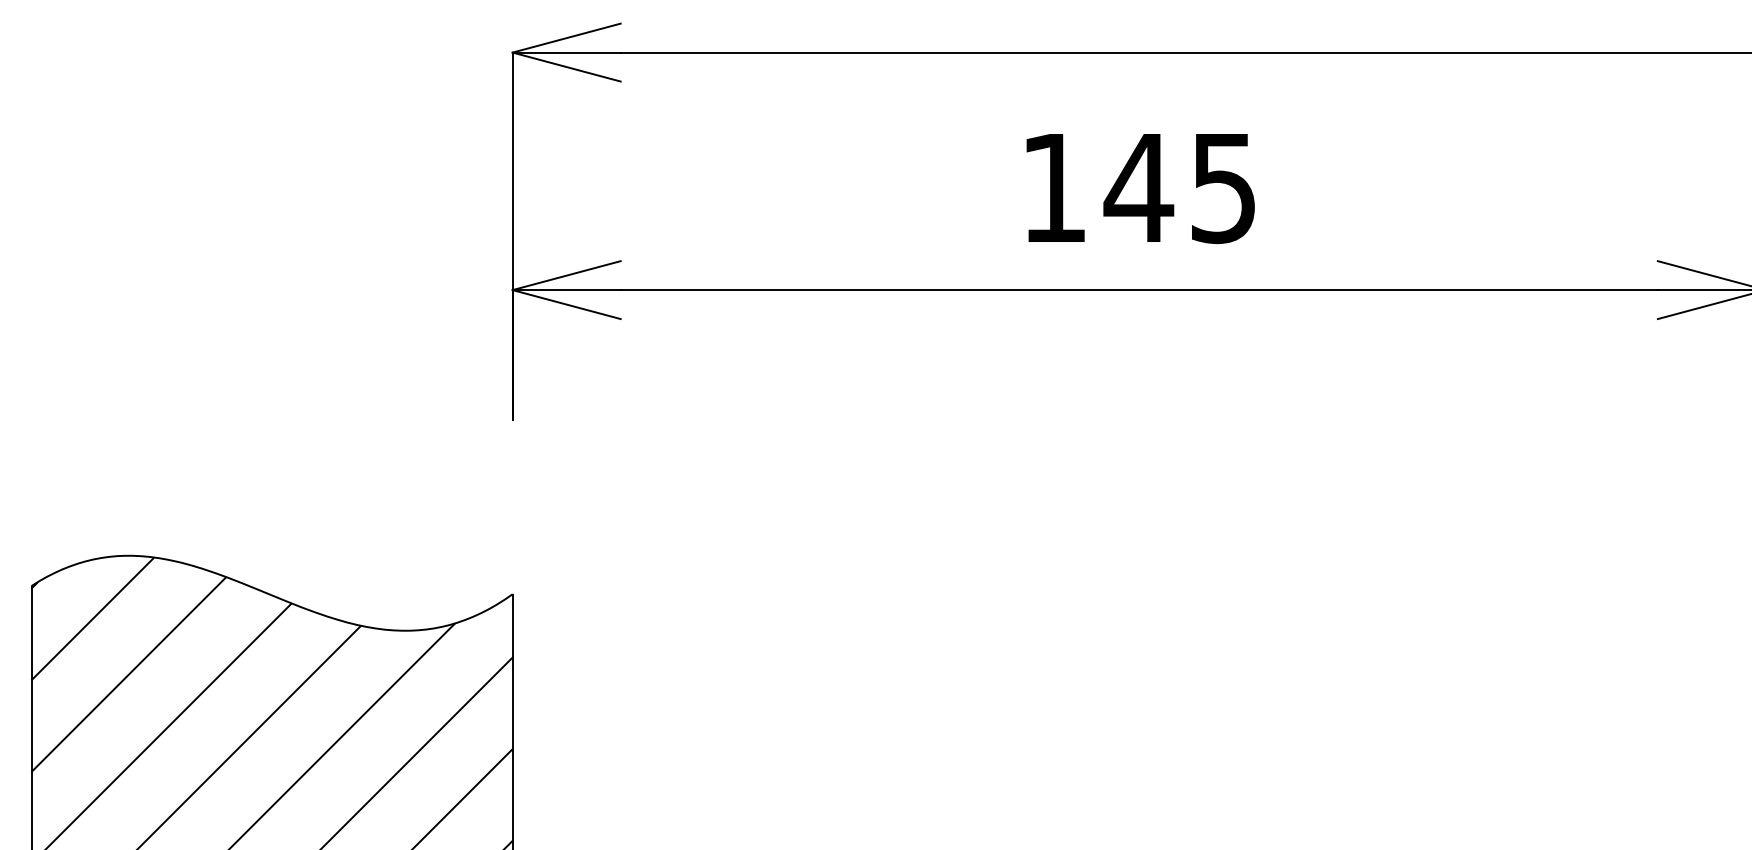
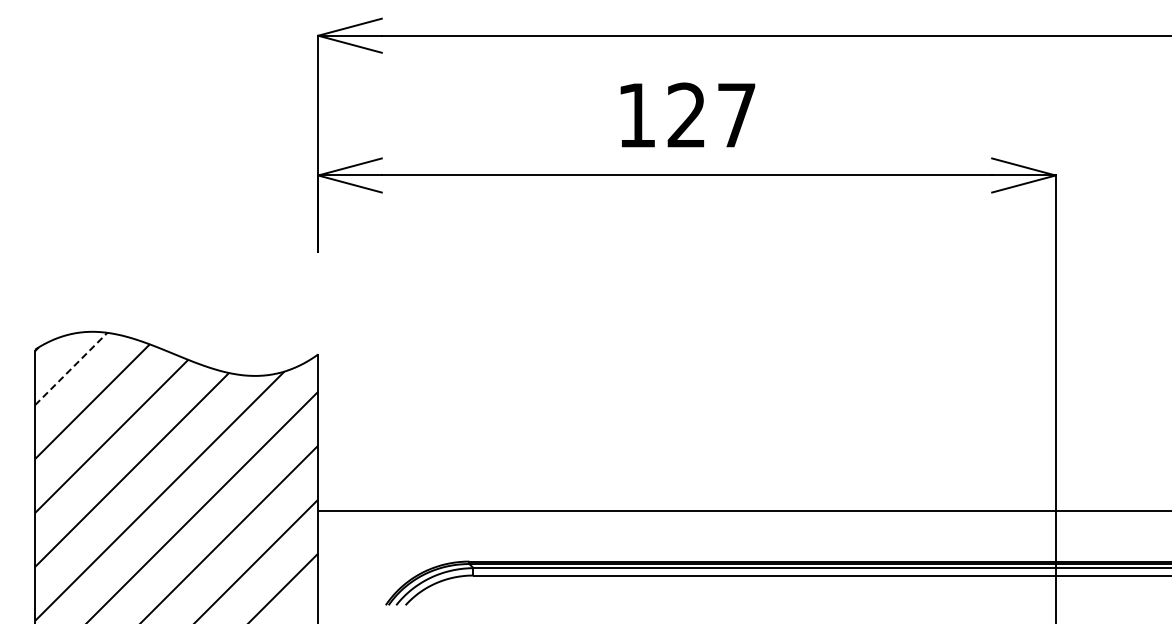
text: (1179, 188) -> (710, 115), 145 -> 127
line: (93, 618) -> (71, 368), solid -> dashed

